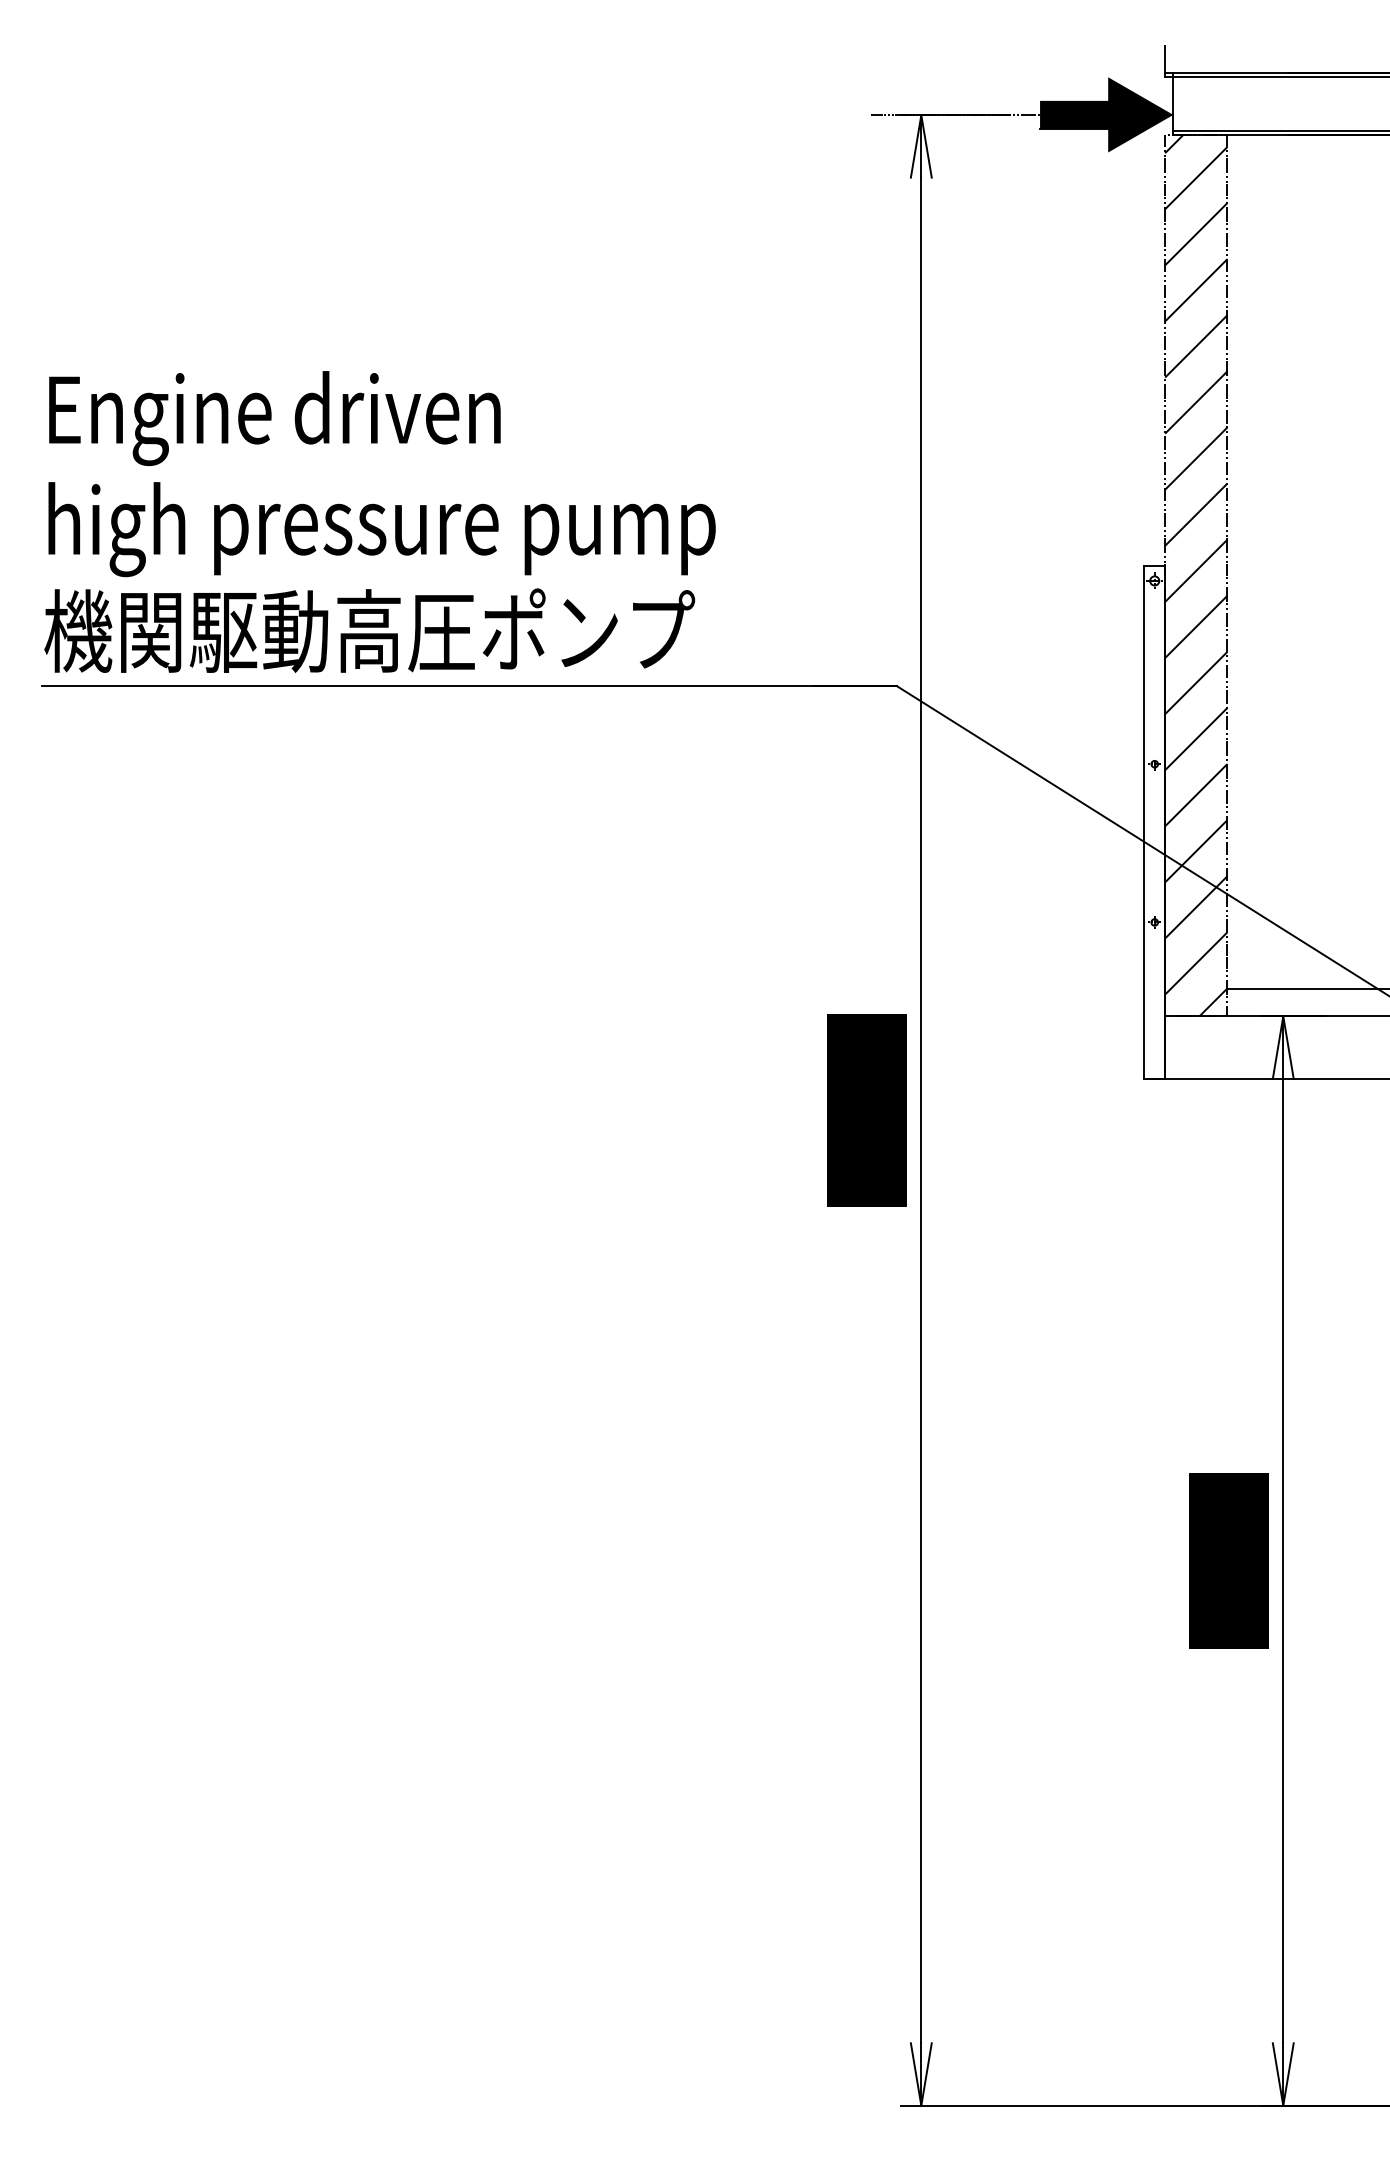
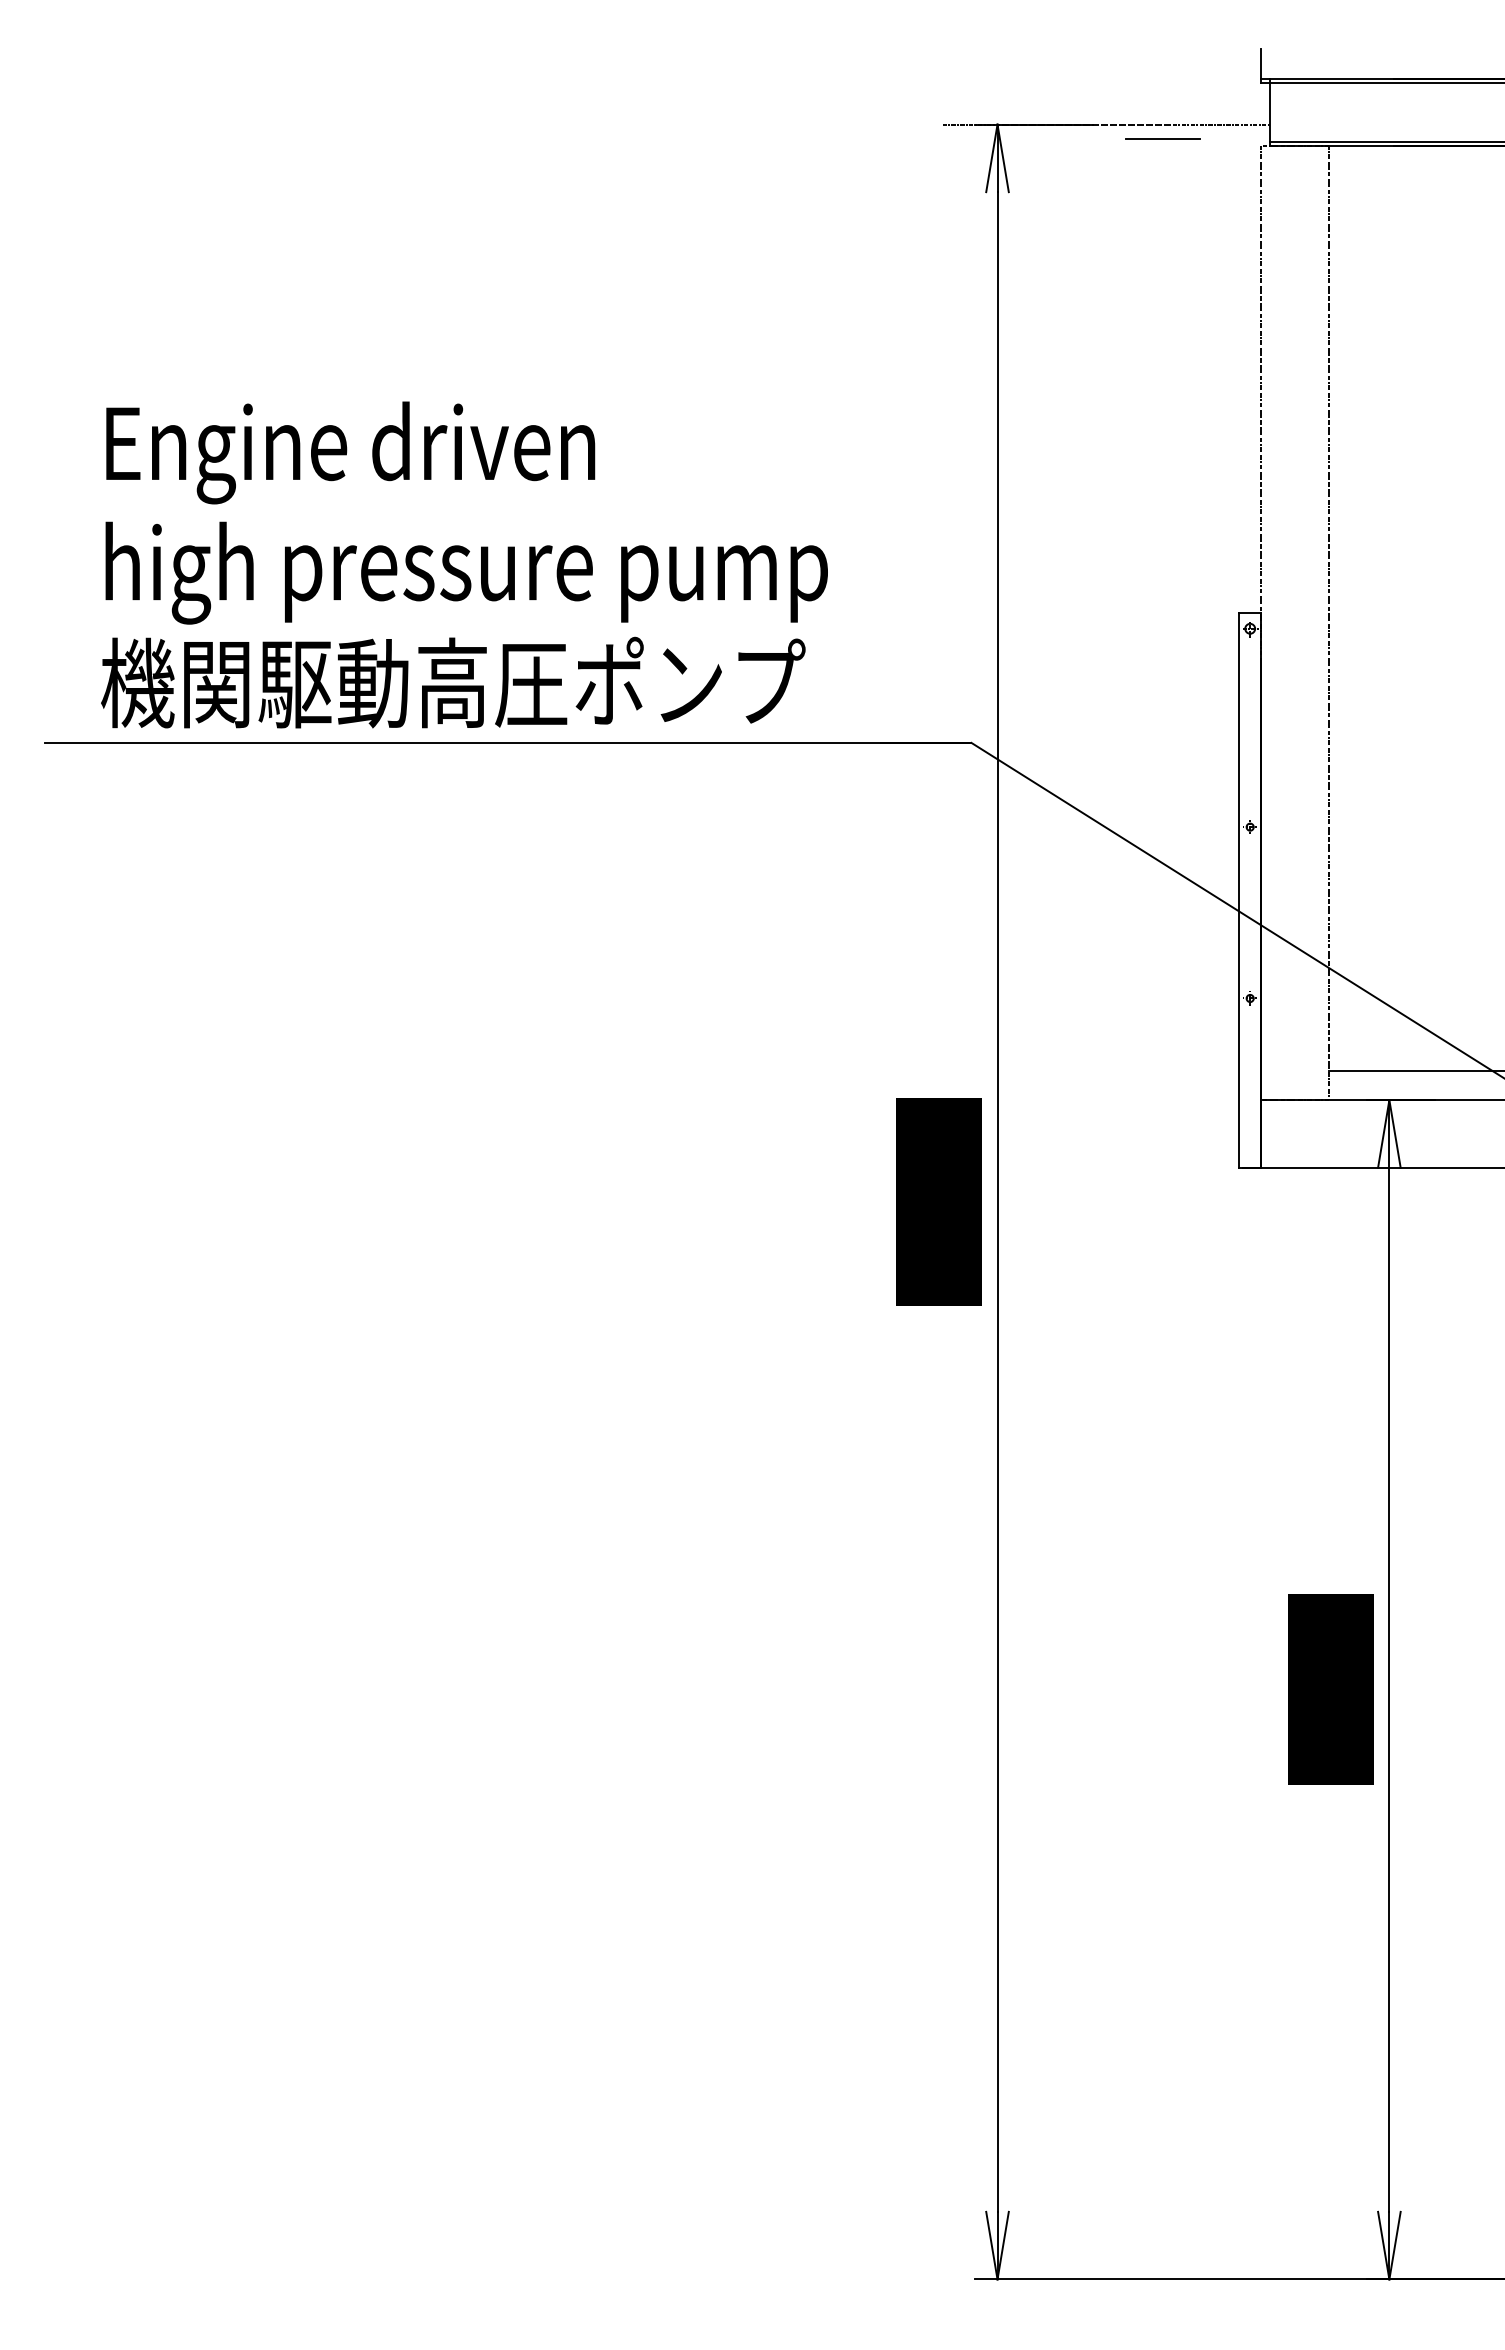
fill: (1106, 114) -> (1198, 123), removed
text: (380, 521) -> (464, 564), moved
hatch: (1195, 576) -> (1294, 623), removed

